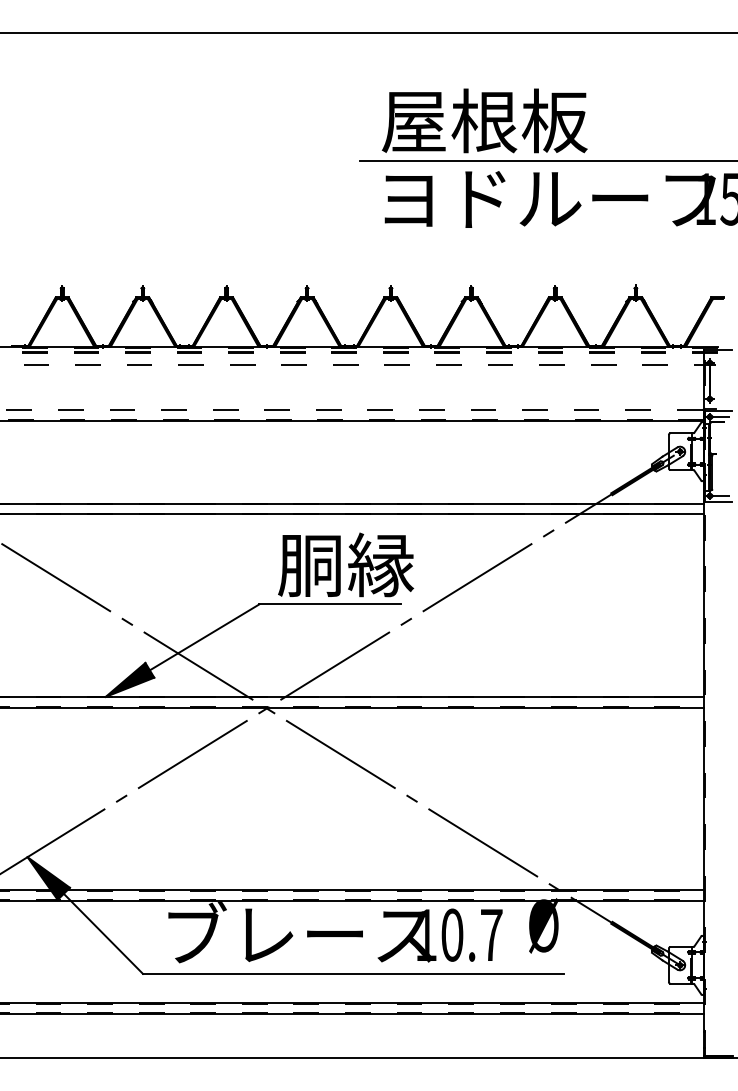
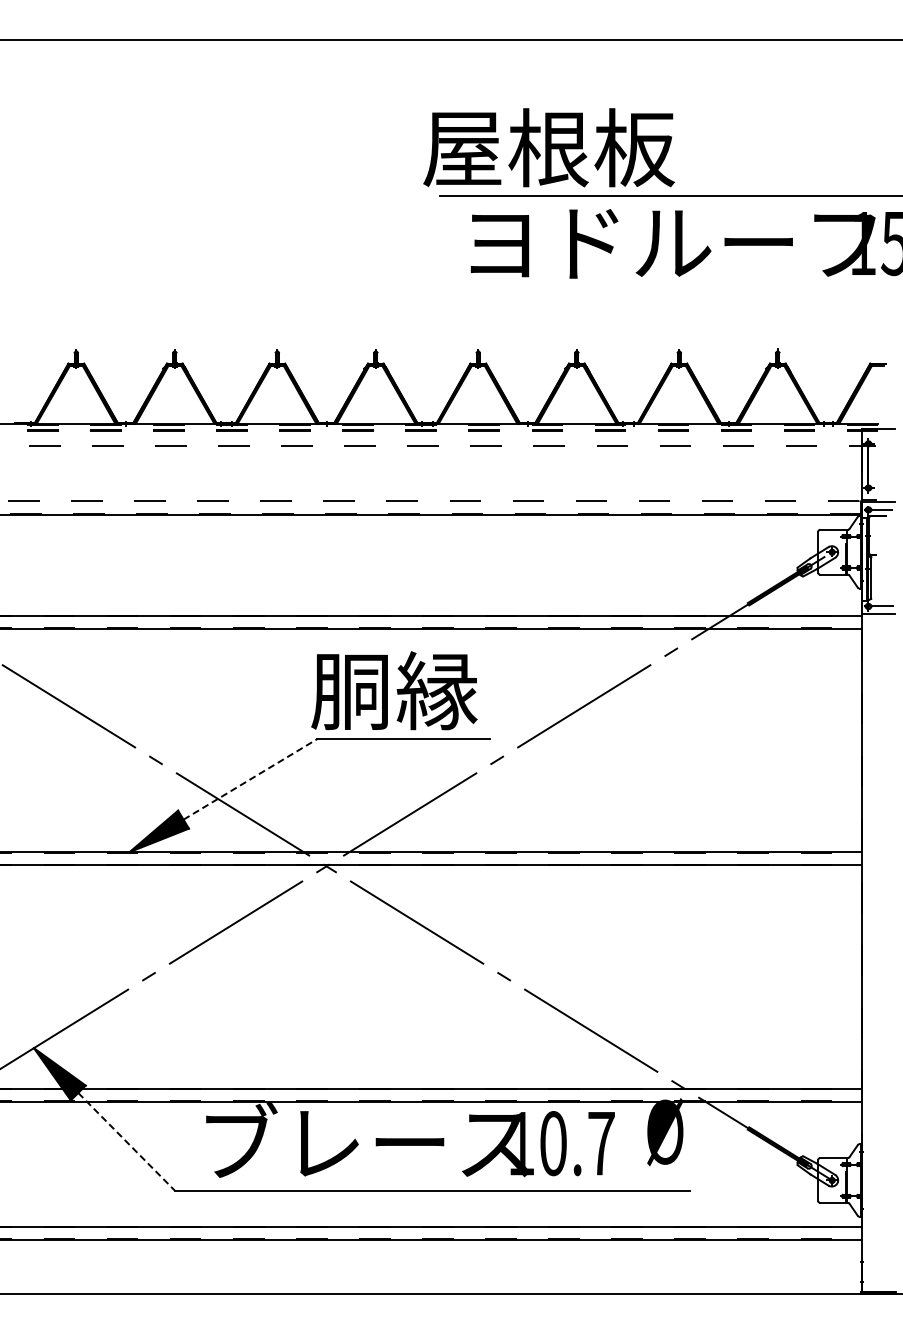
text: (485, 120) -> (549, 147), moved
text: (346, 564) -> (394, 690), moved
line: (204, 637) -> (250, 779), solid -> dashed
line: (103, 933) -> (126, 1141), solid -> dashed

